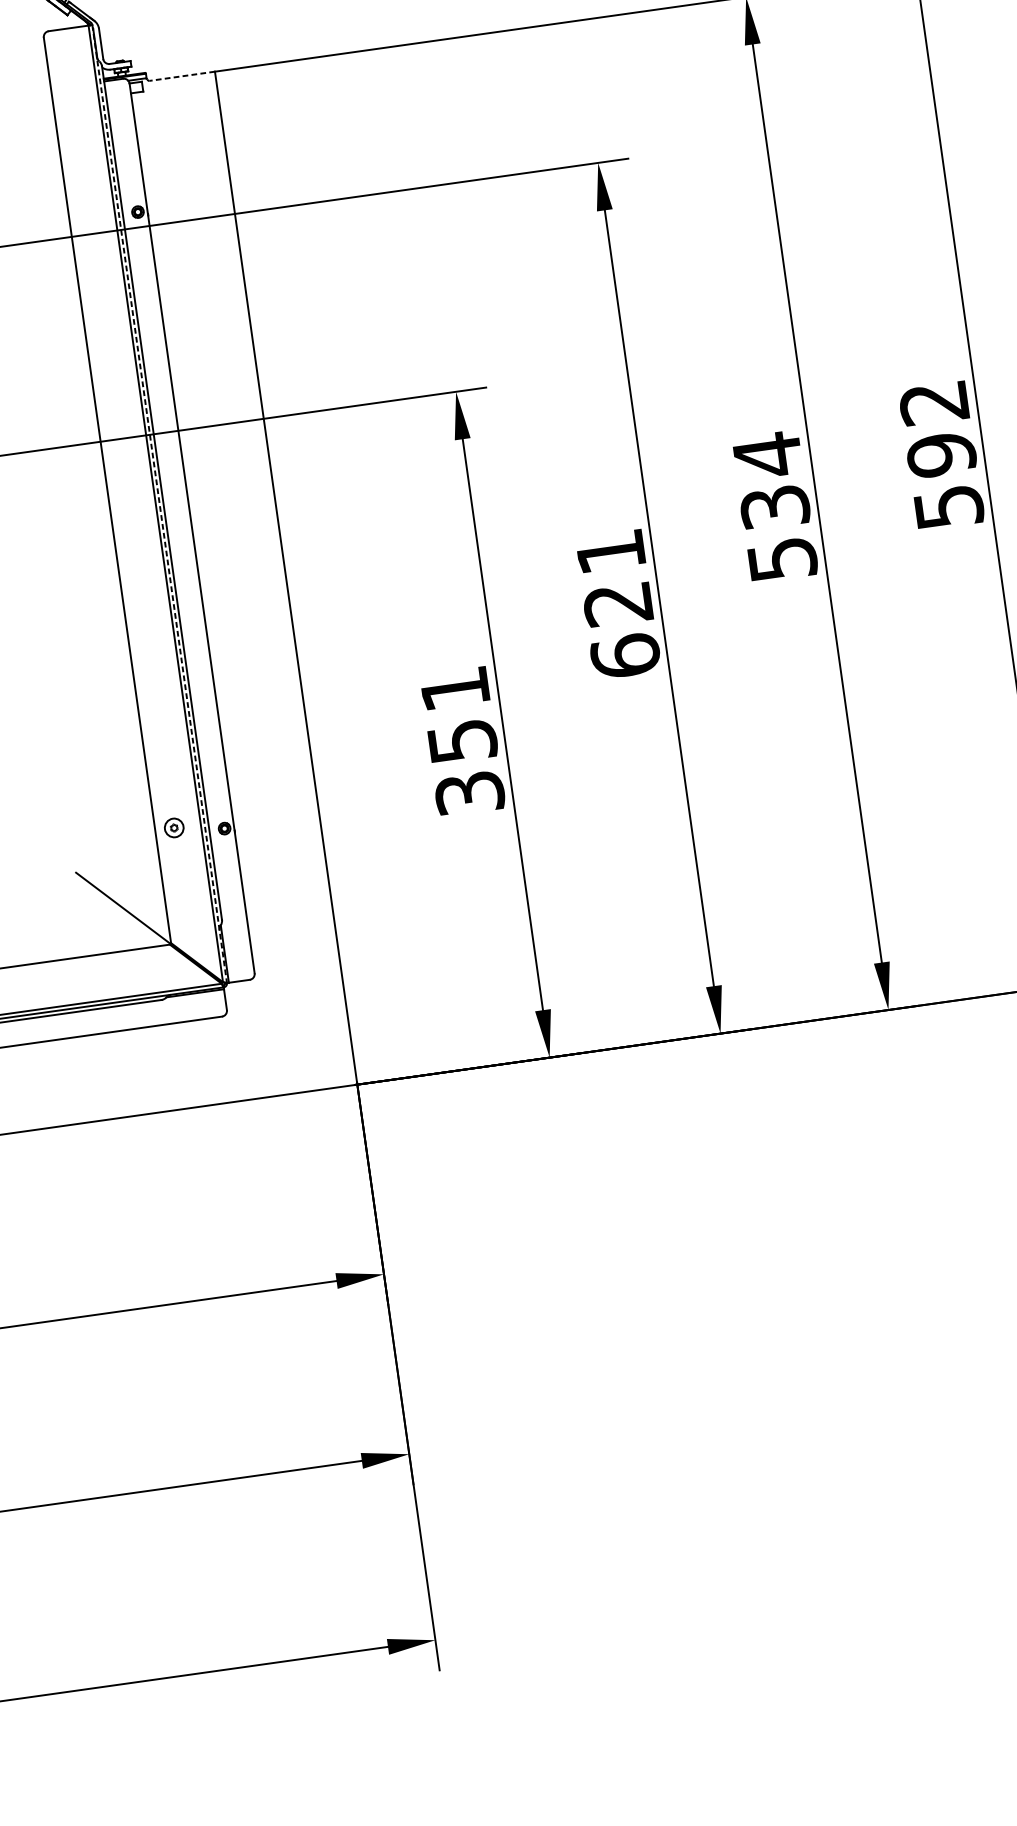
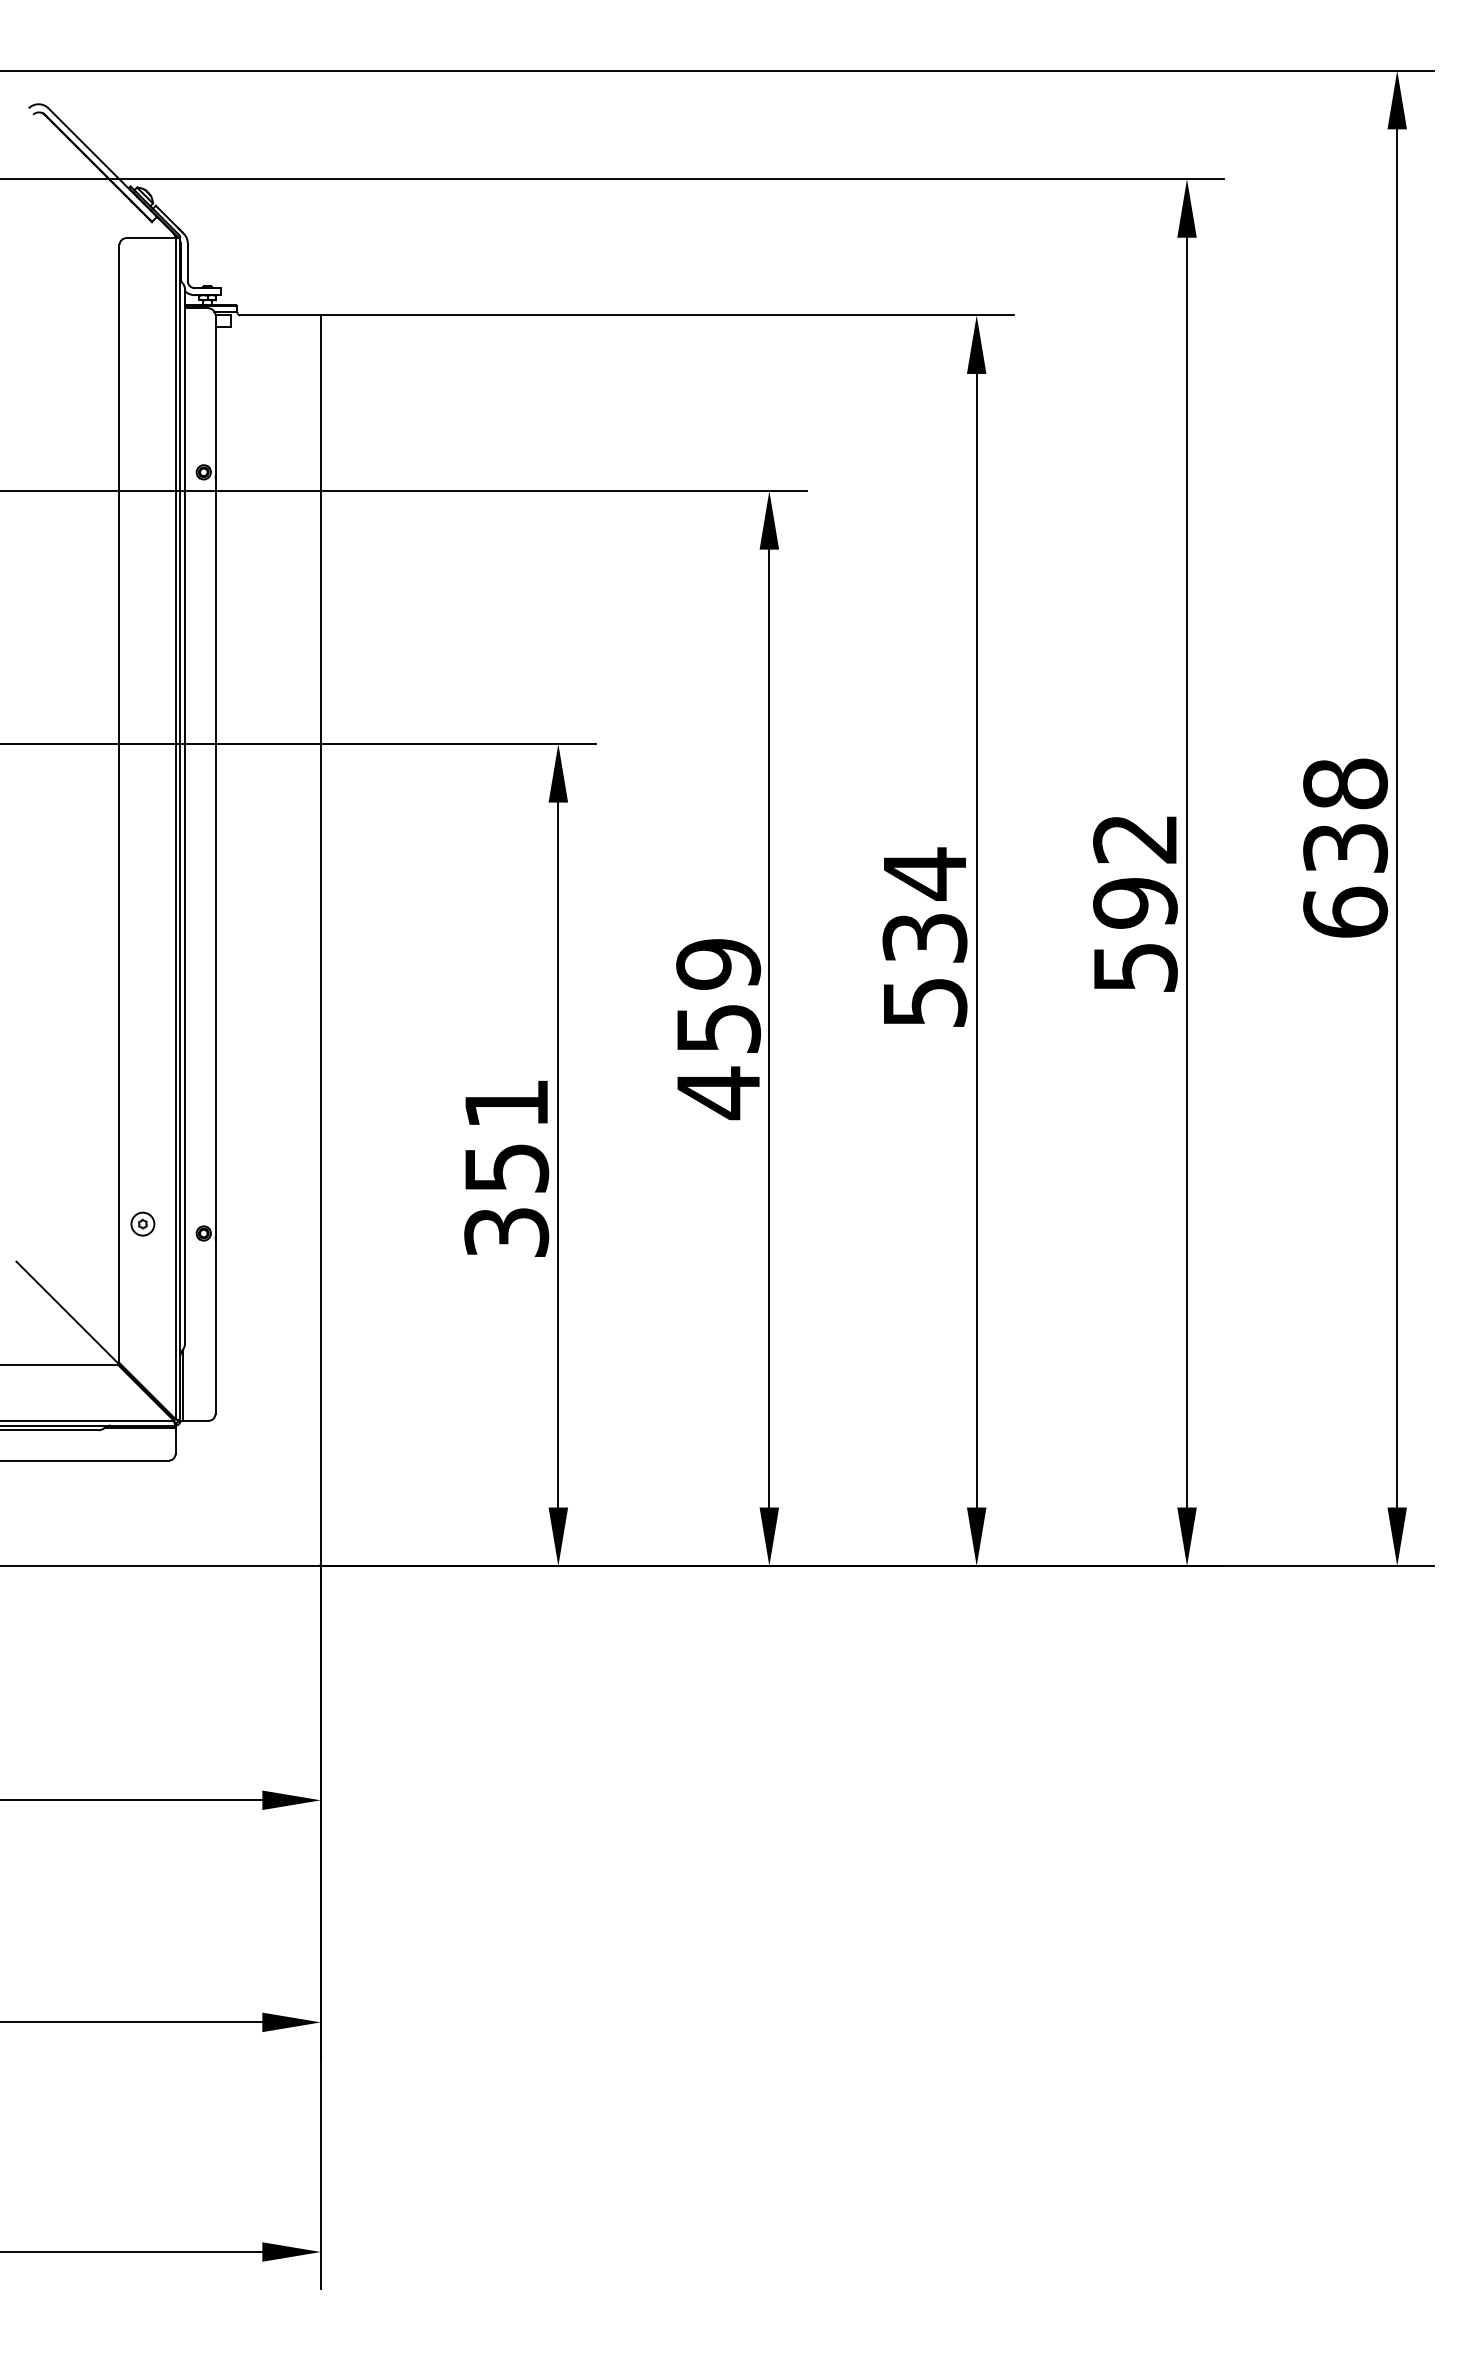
line: (182, 76) -> (280, 315), dashed -> solid
line: (159, 504) -> (180, 830), dashed -> solid
text: (618, 604) -> (718, 1029), 621 -> 459

